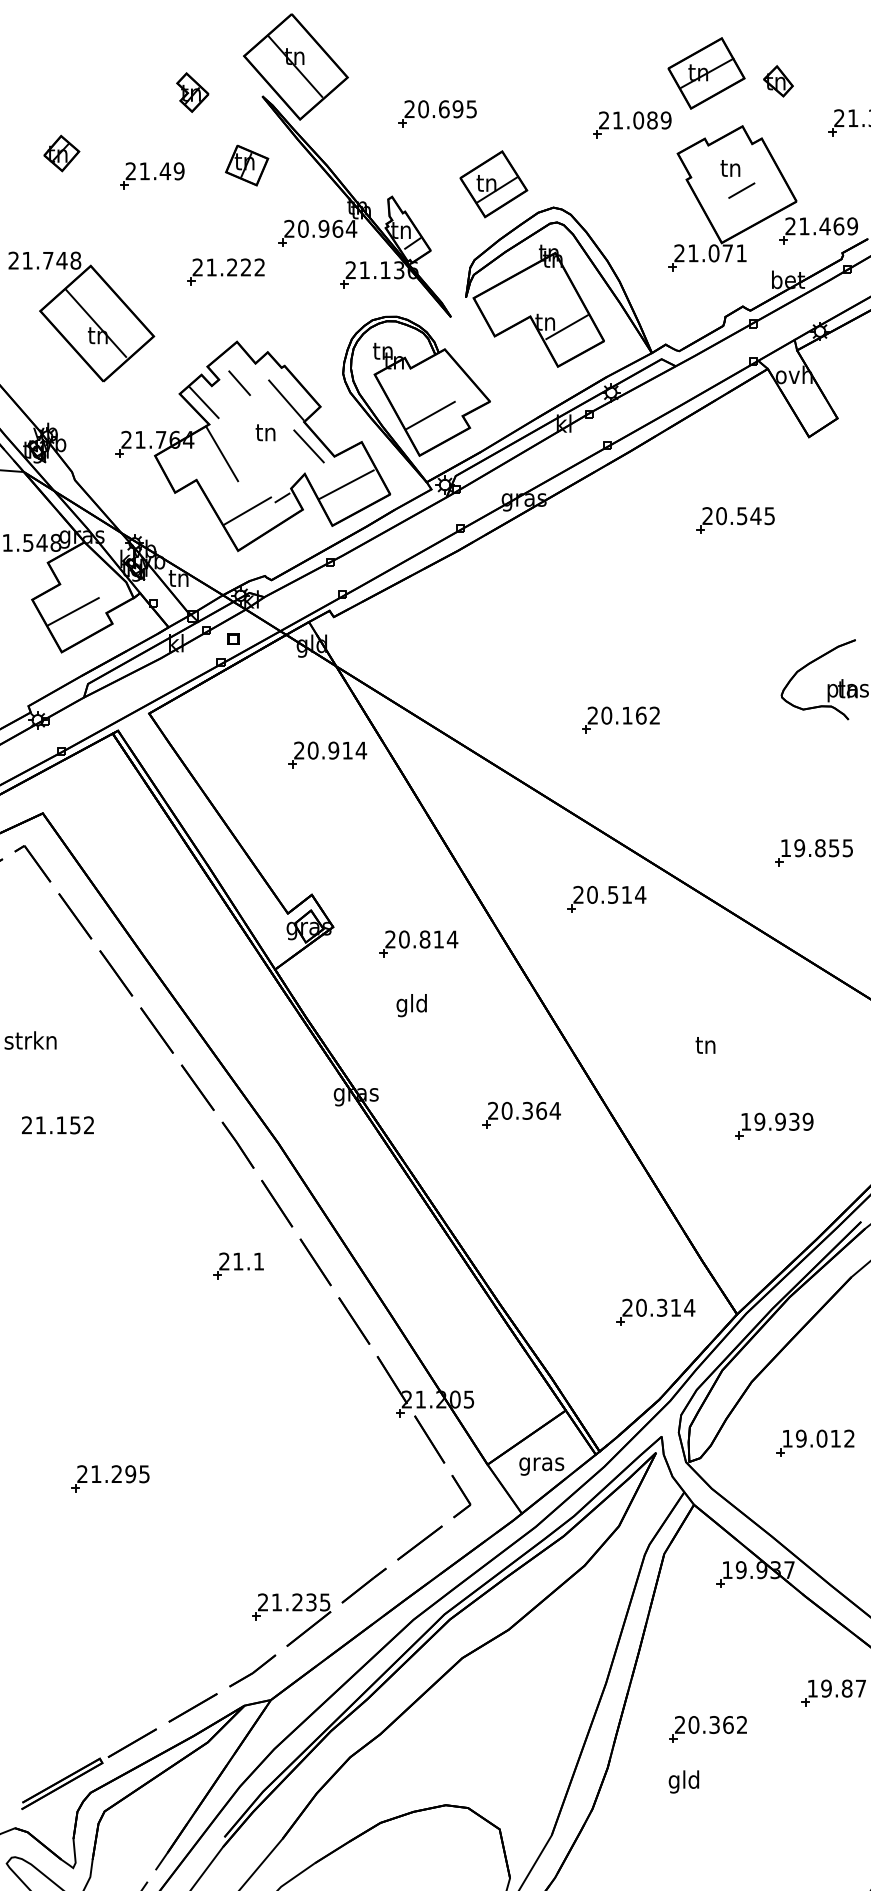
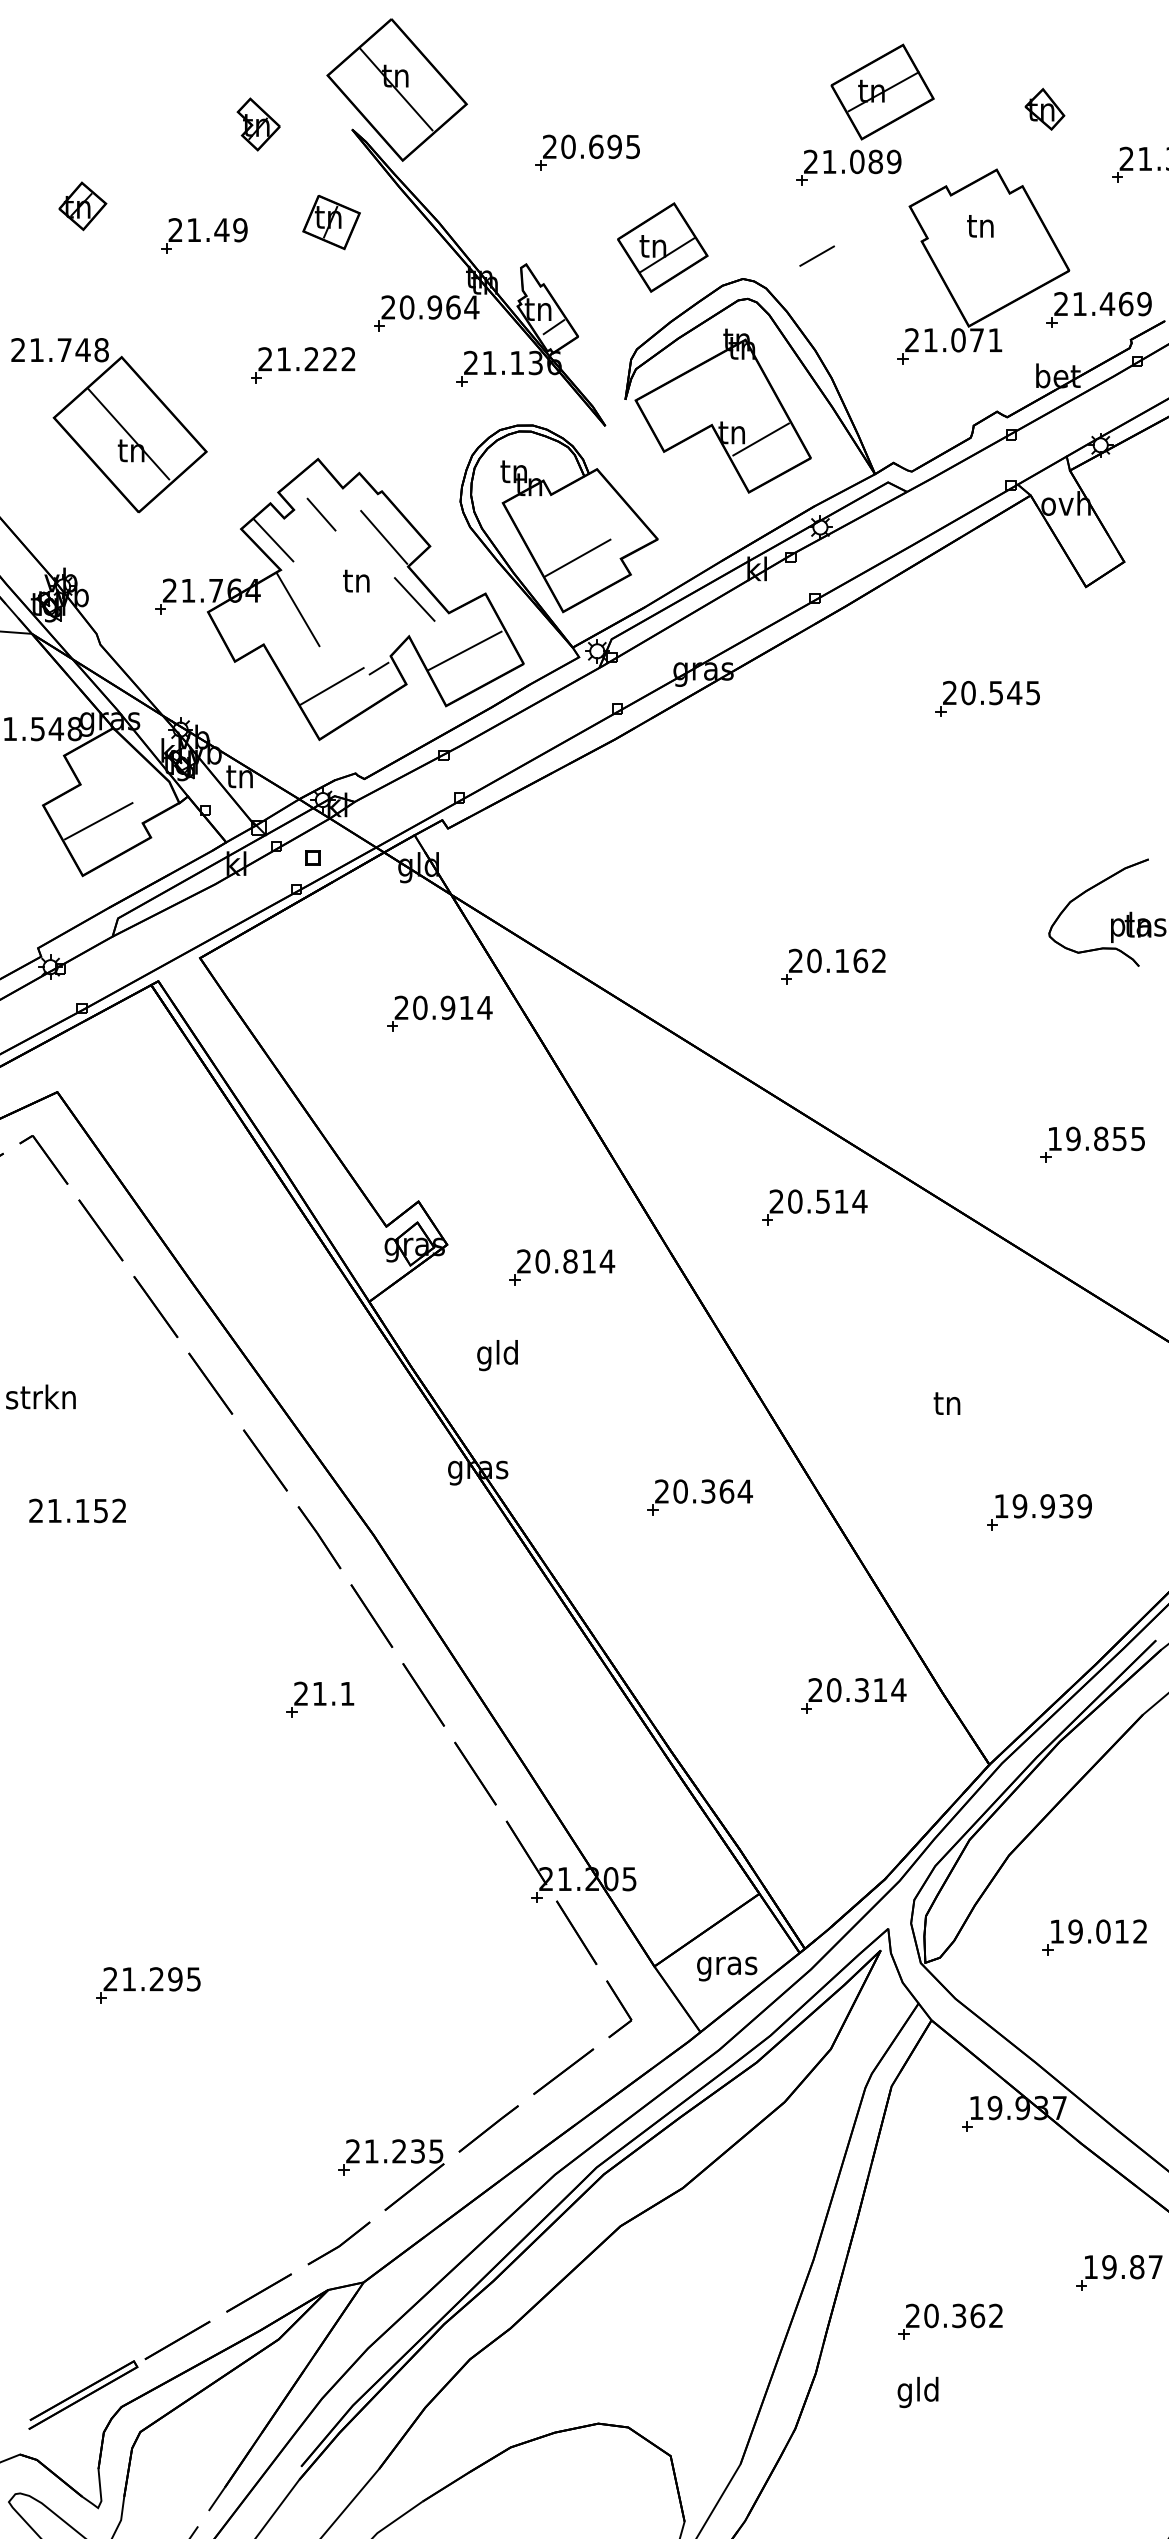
part: (706, 73) -> (882, 92), moved
line: (741, 190) -> (816, 255), moved
text: (411, 1005) -> (497, 1355), moved
part: (655, 1311) -> (853, 1695), moved

